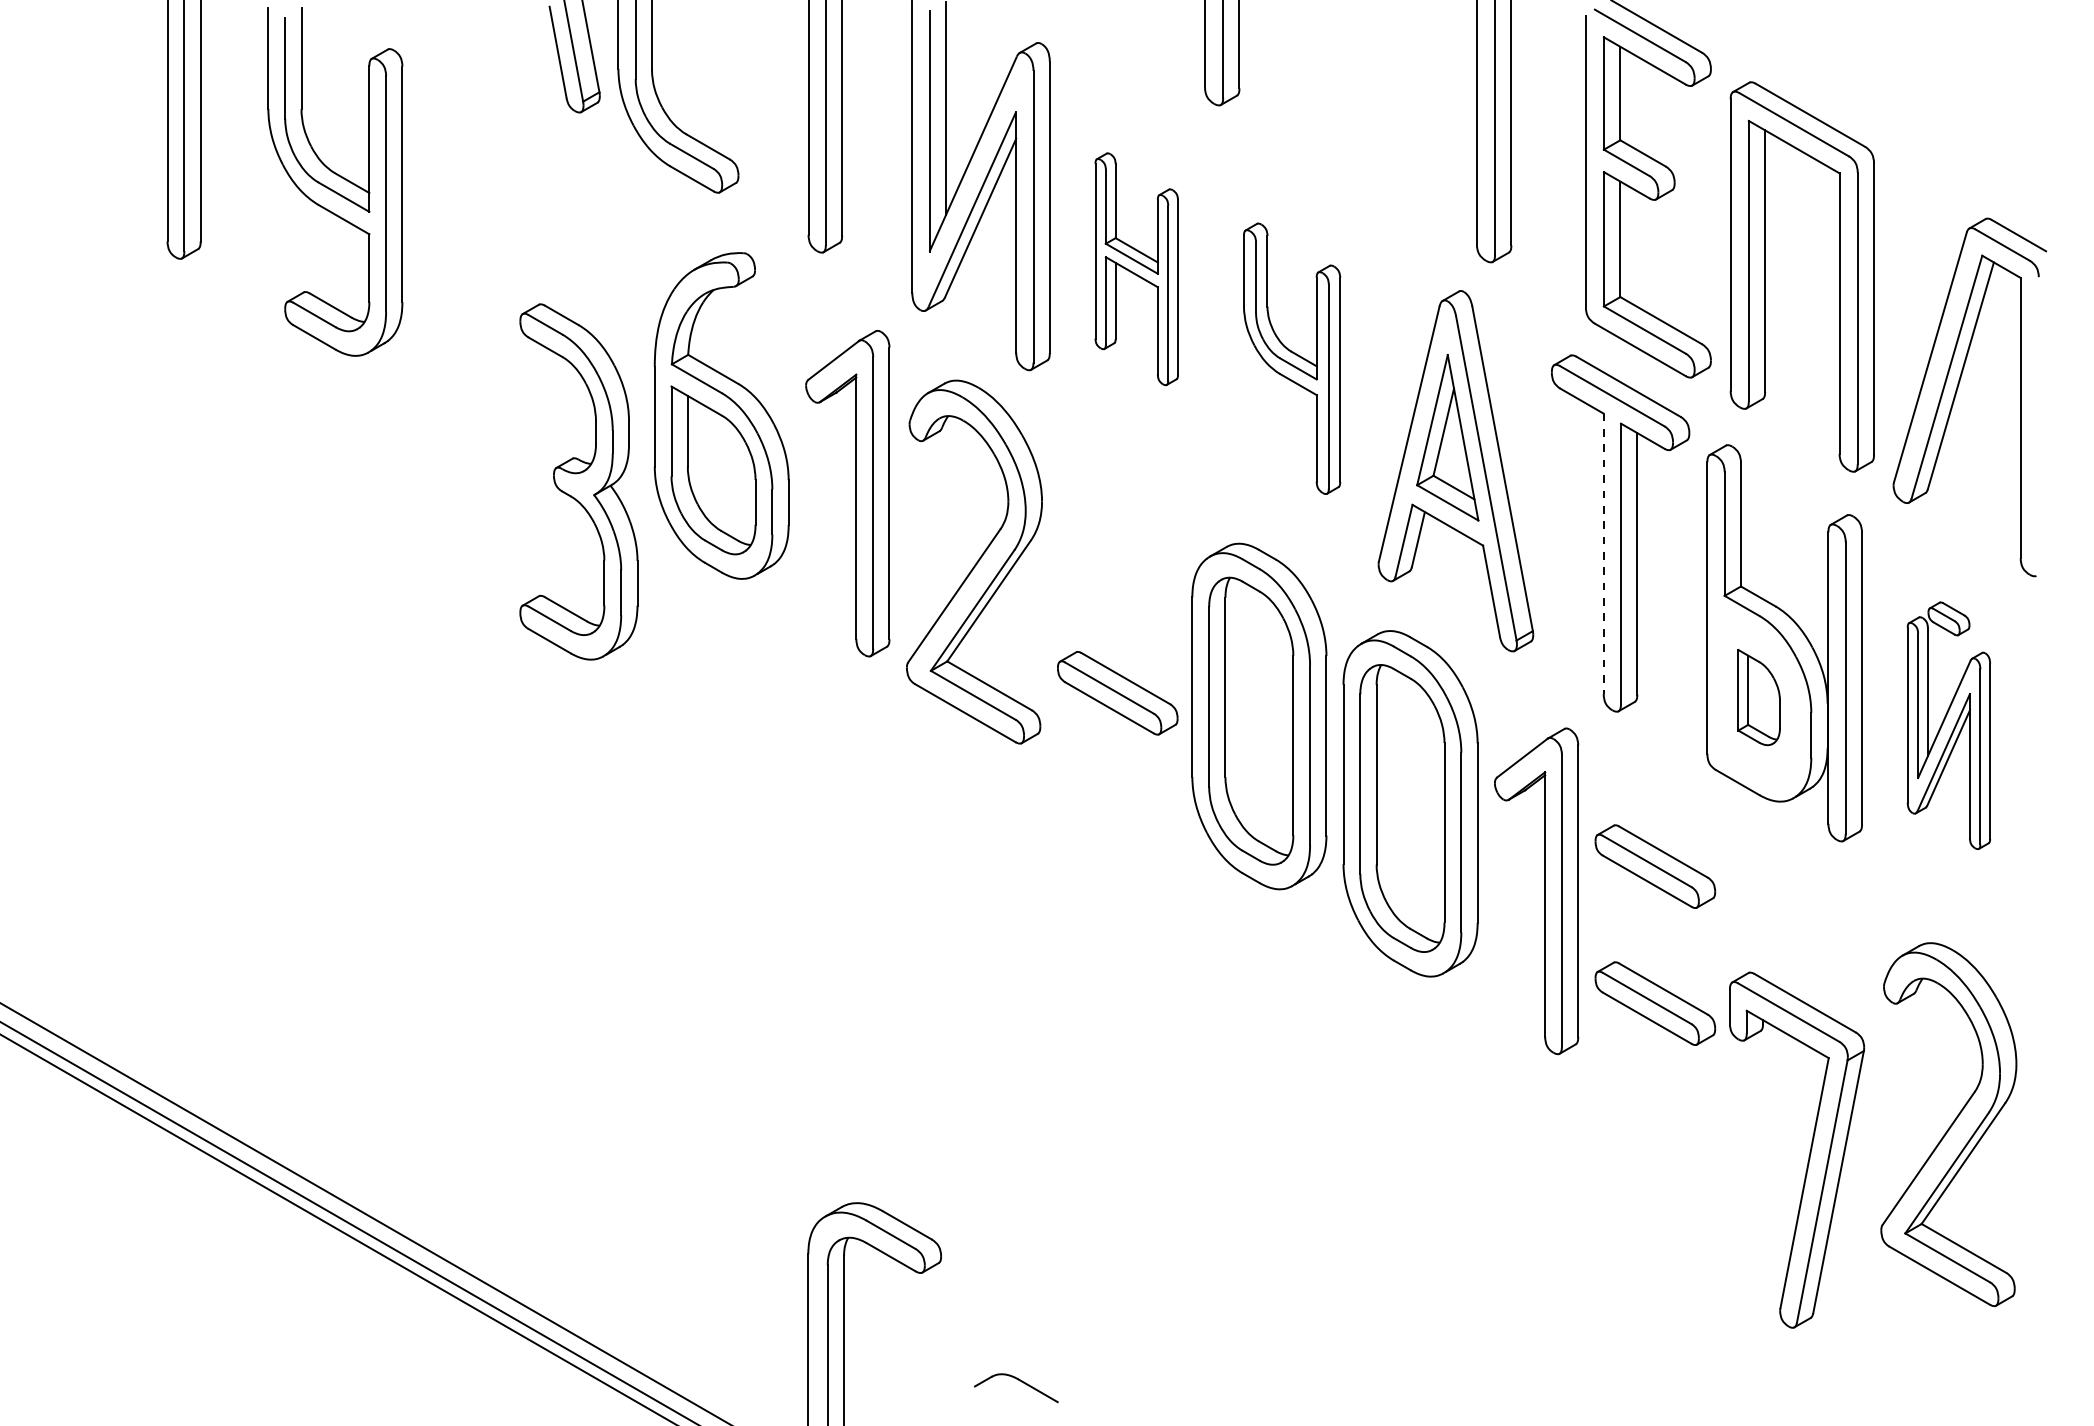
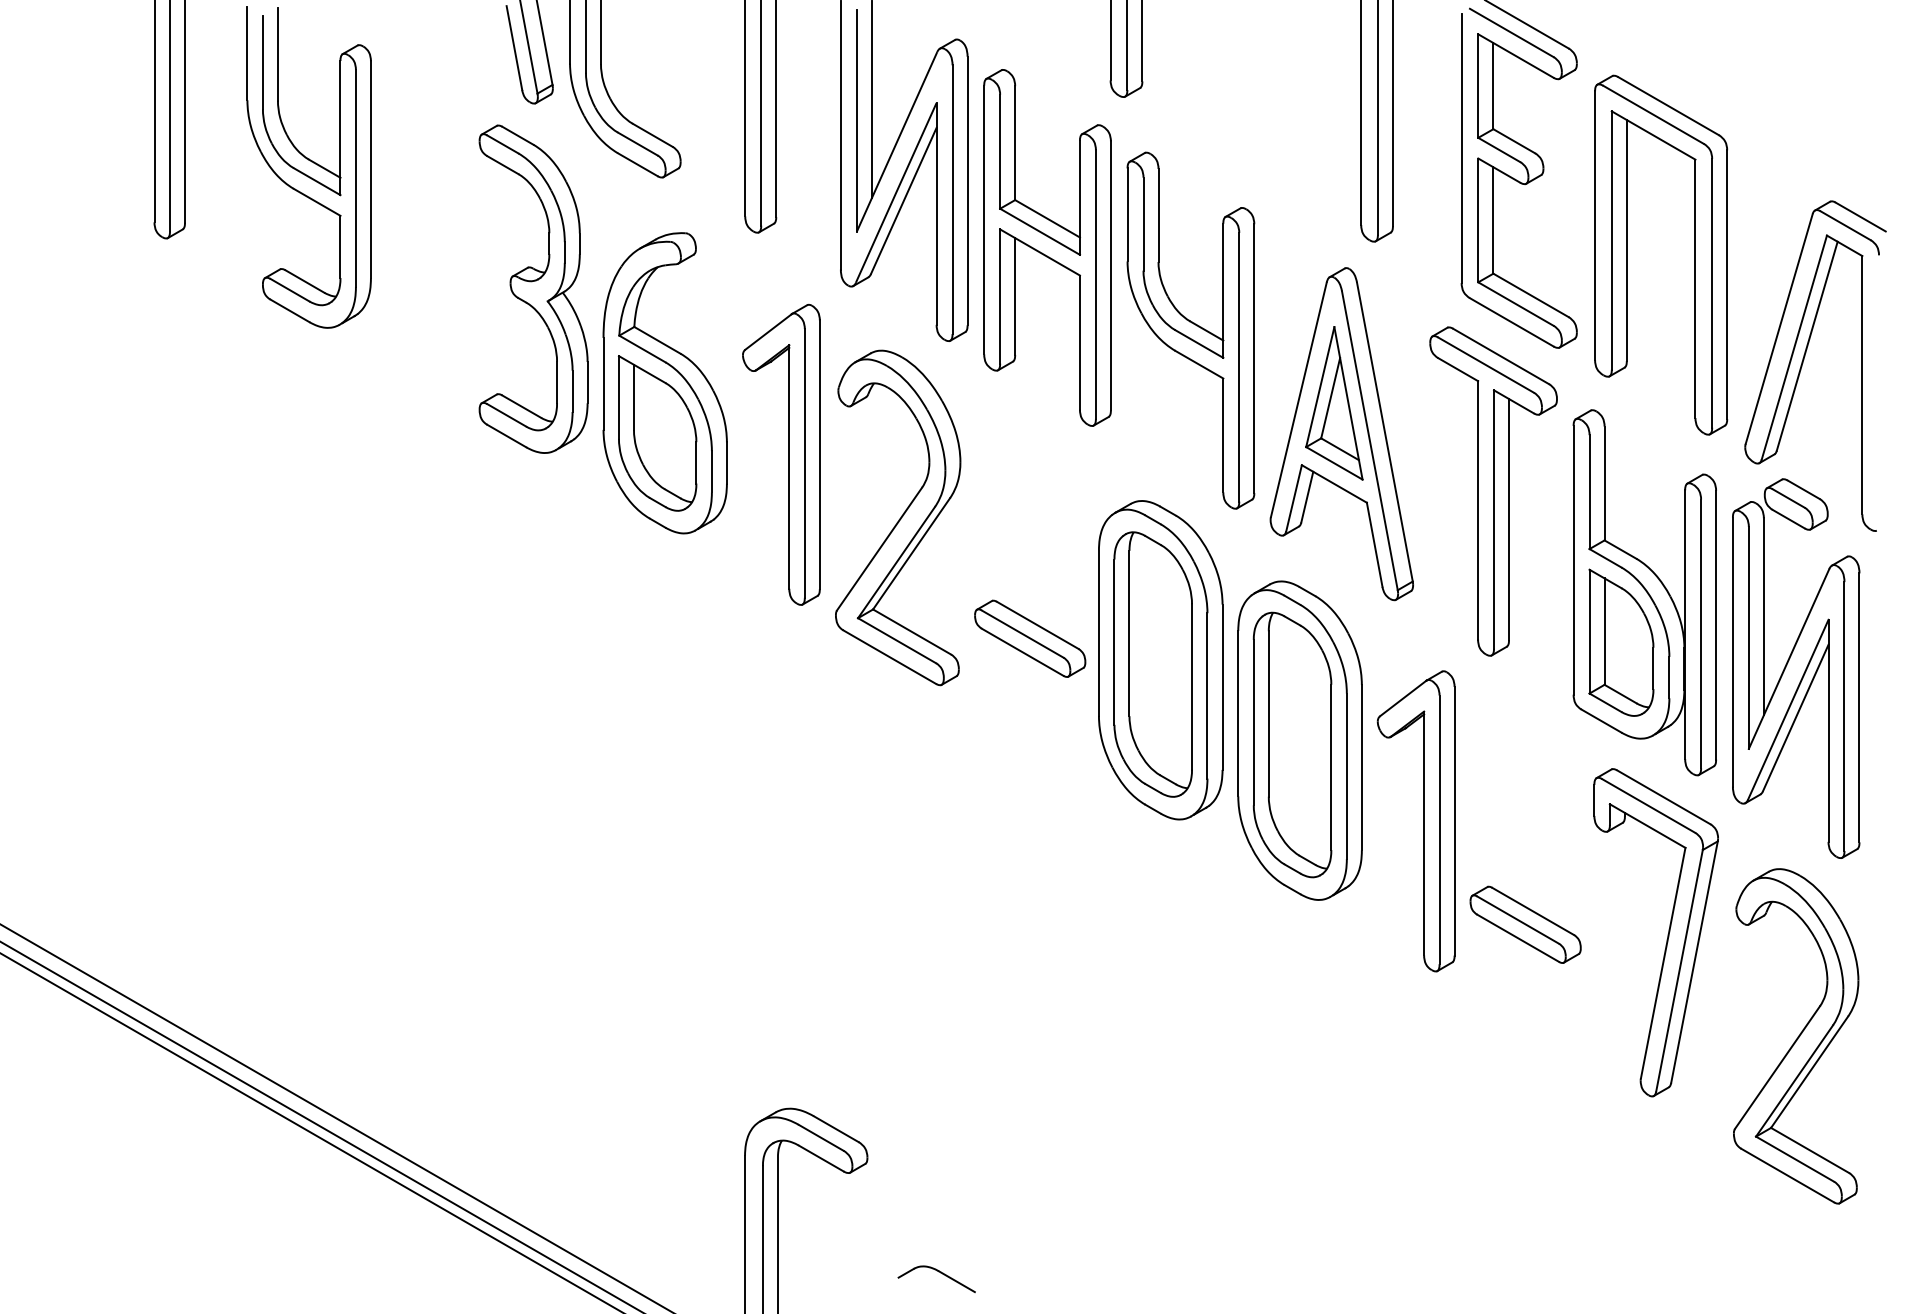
part: (1136, 269) -> (1047, 248), size x1.67
part: (1291, 358) -> (1190, 330), size x1.43
part: (578, 481) -> (533, 288), moved
line: (1603, 554) -> (1477, 510), dashed -> solid
part: (1758, 697) -> (1620, 642), size x1.67
part: (1948, 725) -> (1795, 668), size x1.67
part: (1655, 866) -> (1525, 798), removed
part: (1809, 1151) -> (1667, 933), moved

